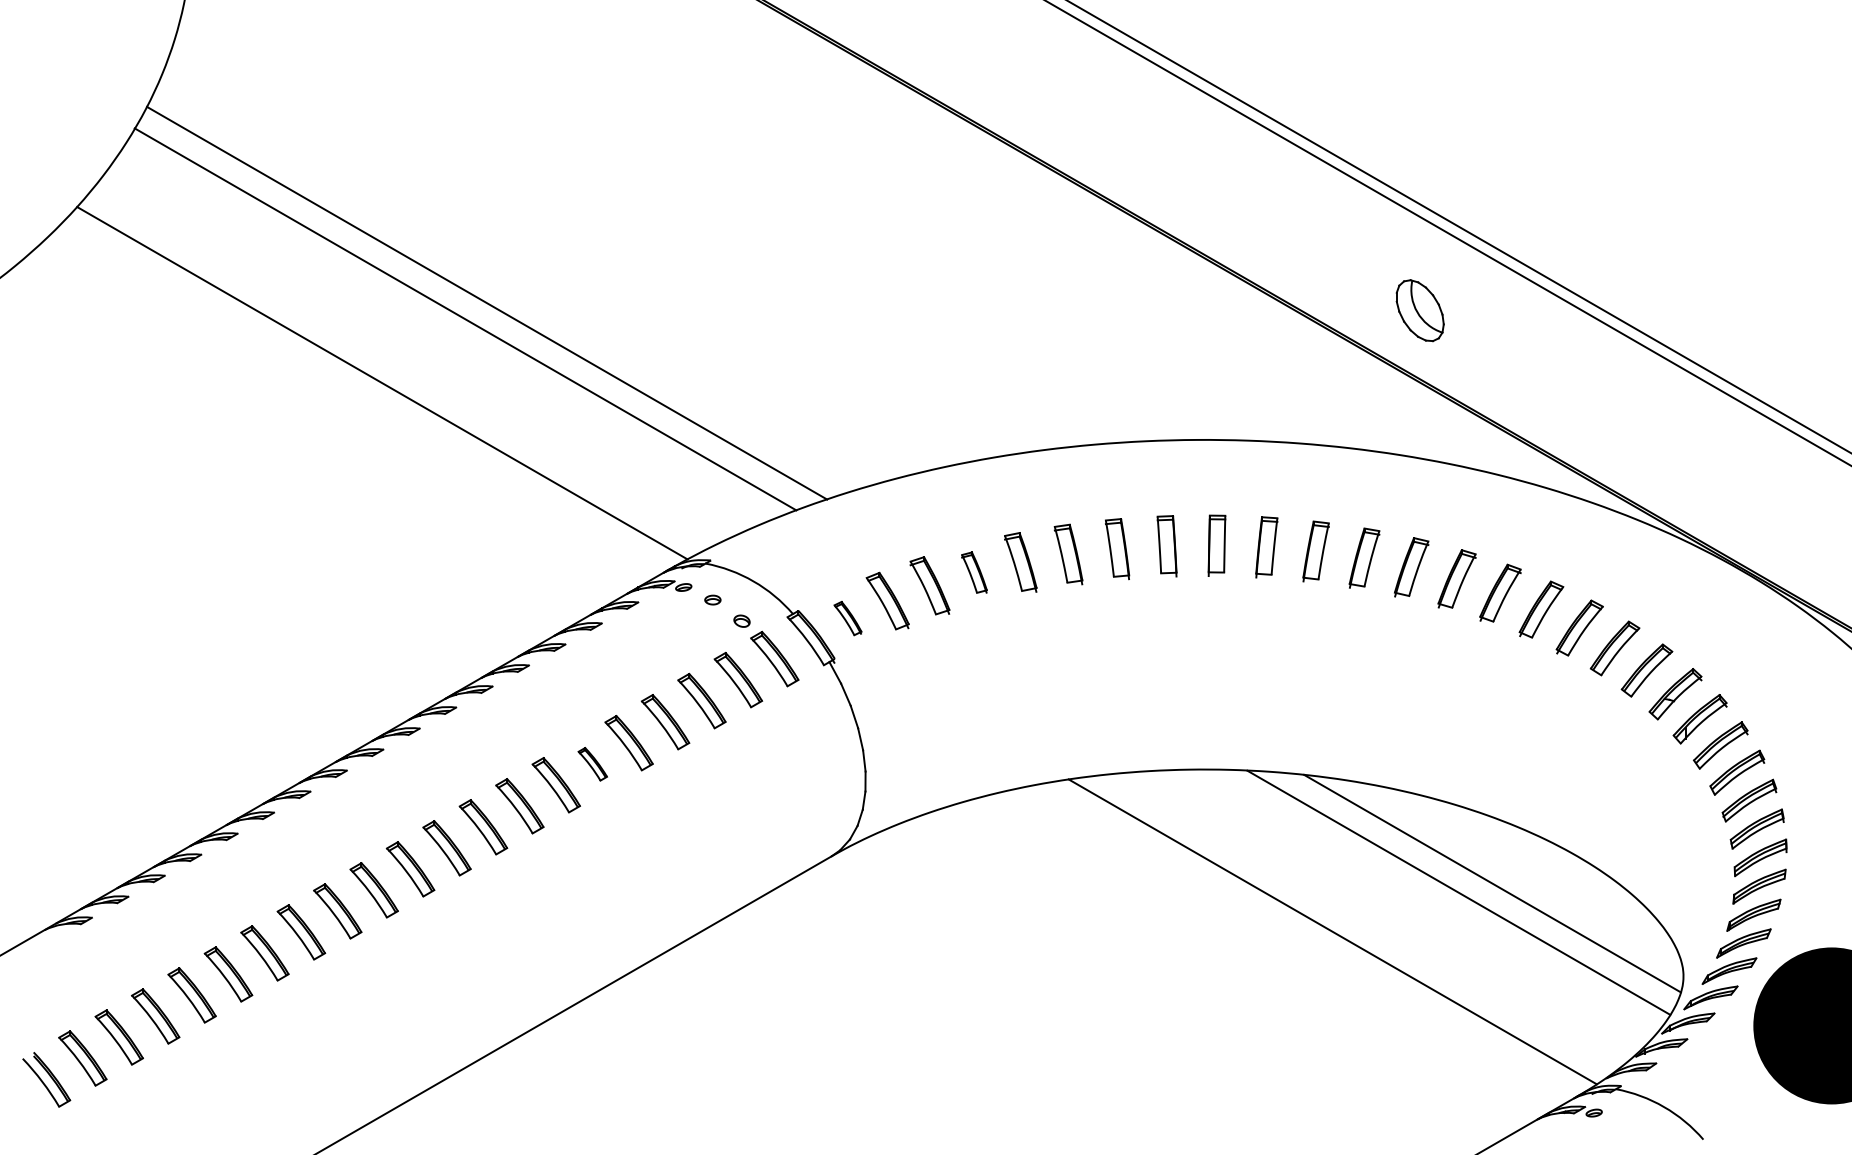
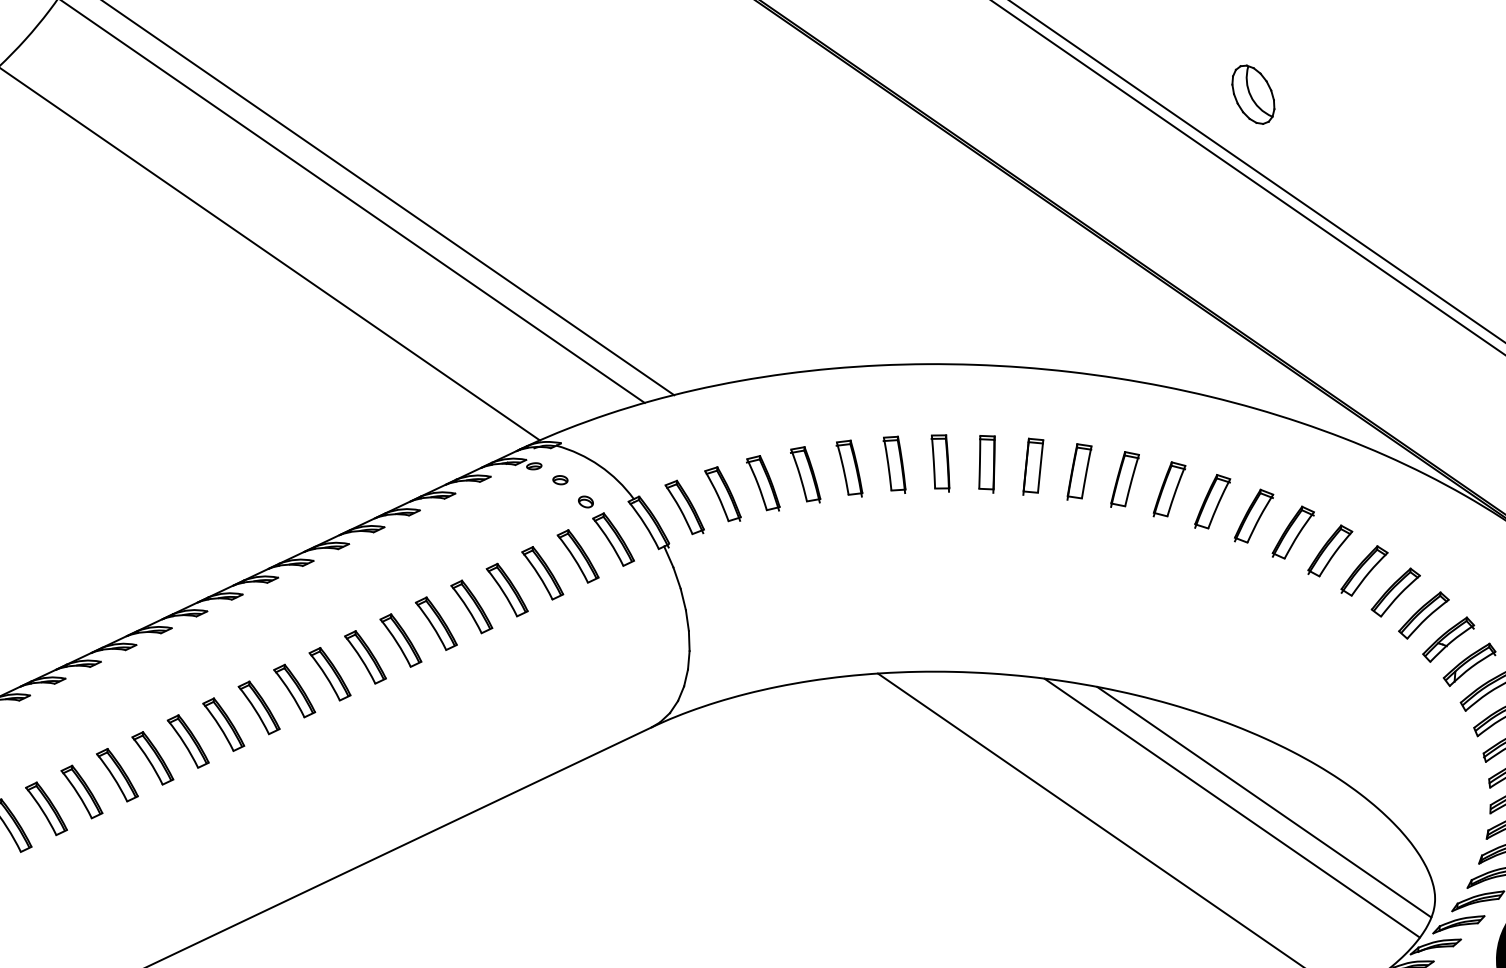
part: (1419, 310) -> (1252, 94), moved
part: (974, 572) -> (805, 474), size x1.43
part: (847, 618) -> (684, 507), size x1.67
part: (592, 764) -> (436, 624), size x1.67

